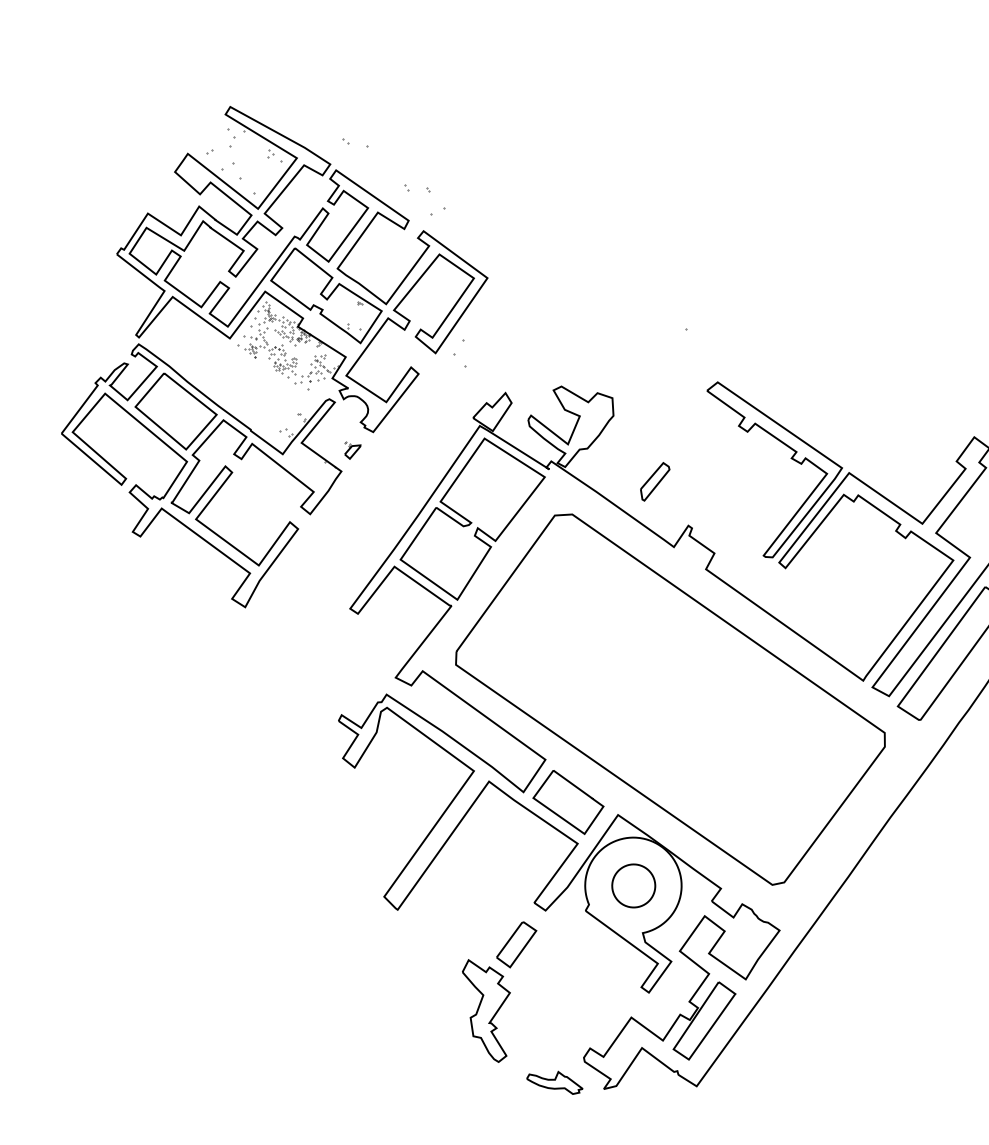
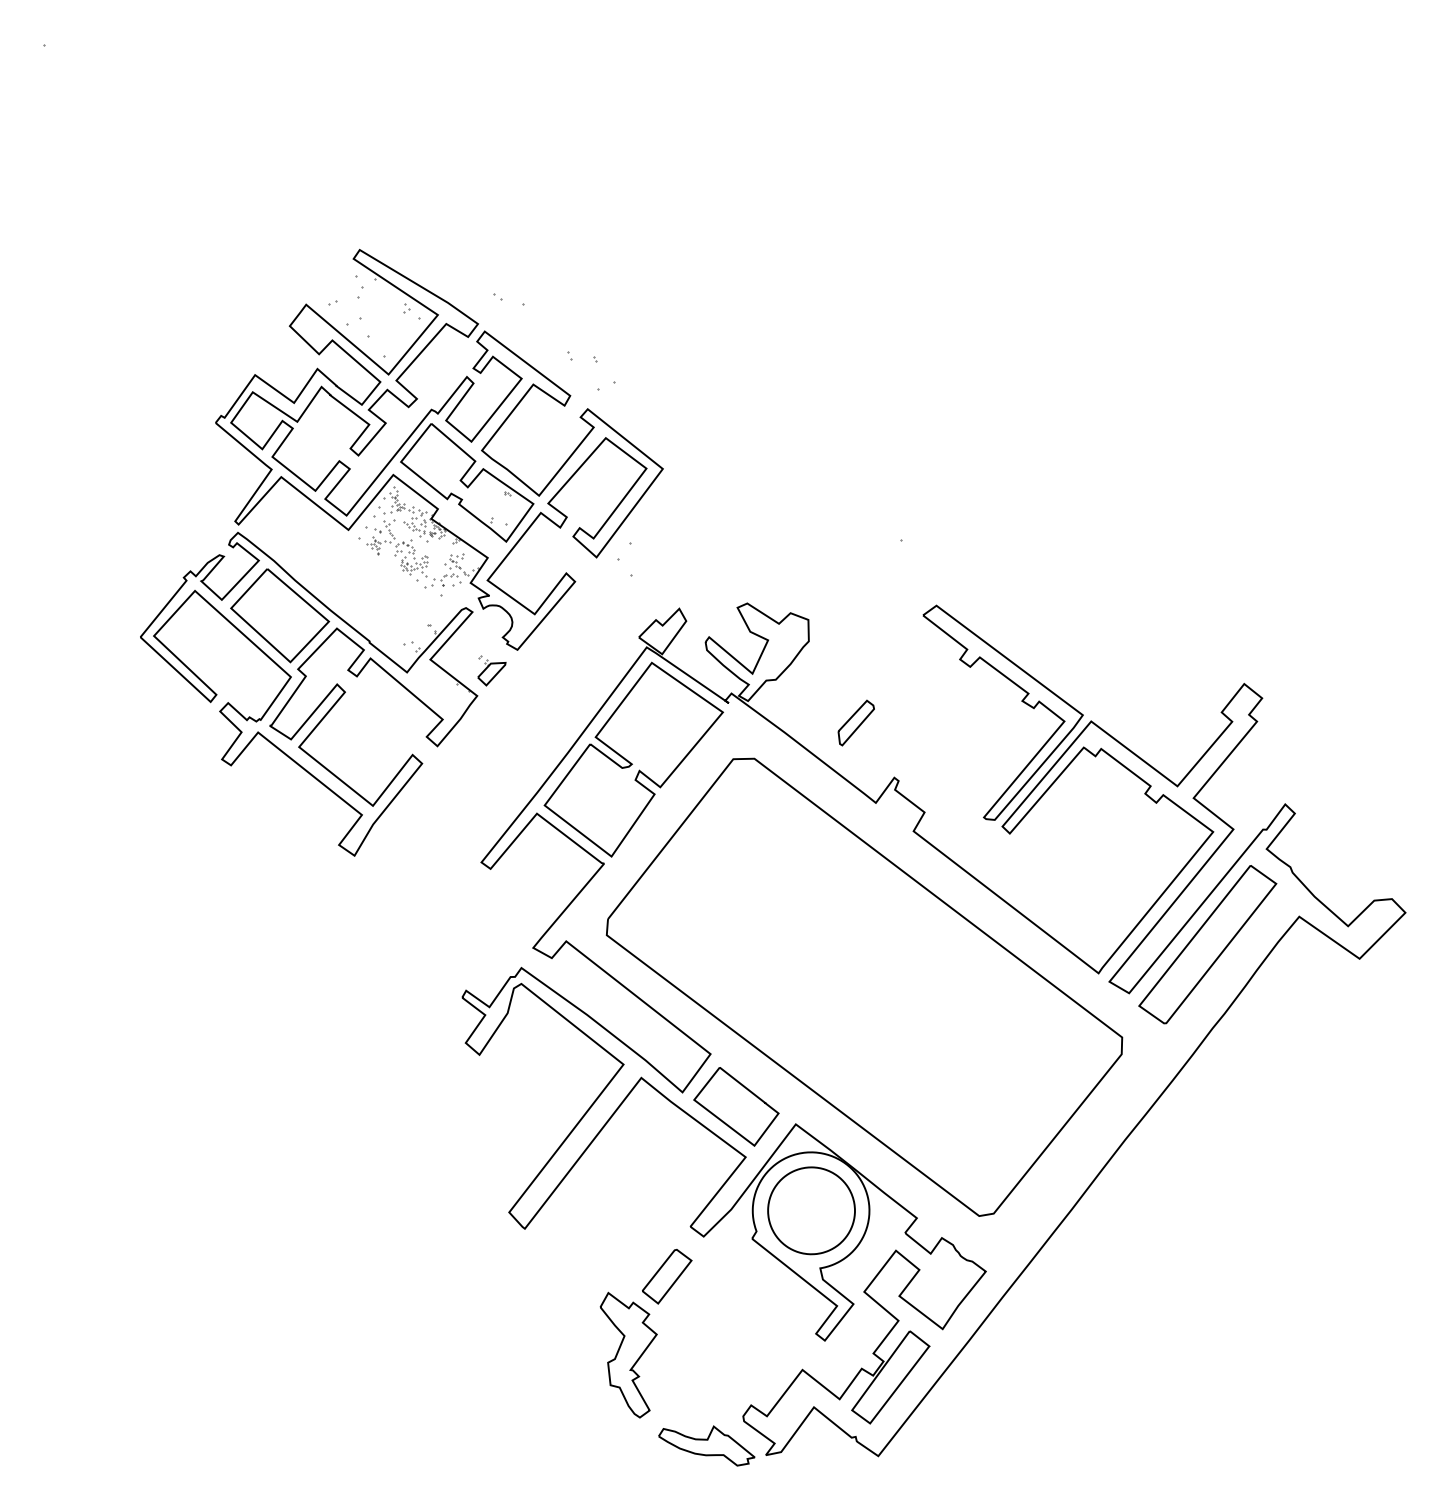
part: (352, 449) -> (491, 670), size x1.43
part: (633, 885) -> (811, 1210), size x1.67
part: (554, 1082) -> (706, 1445), size x1.43

